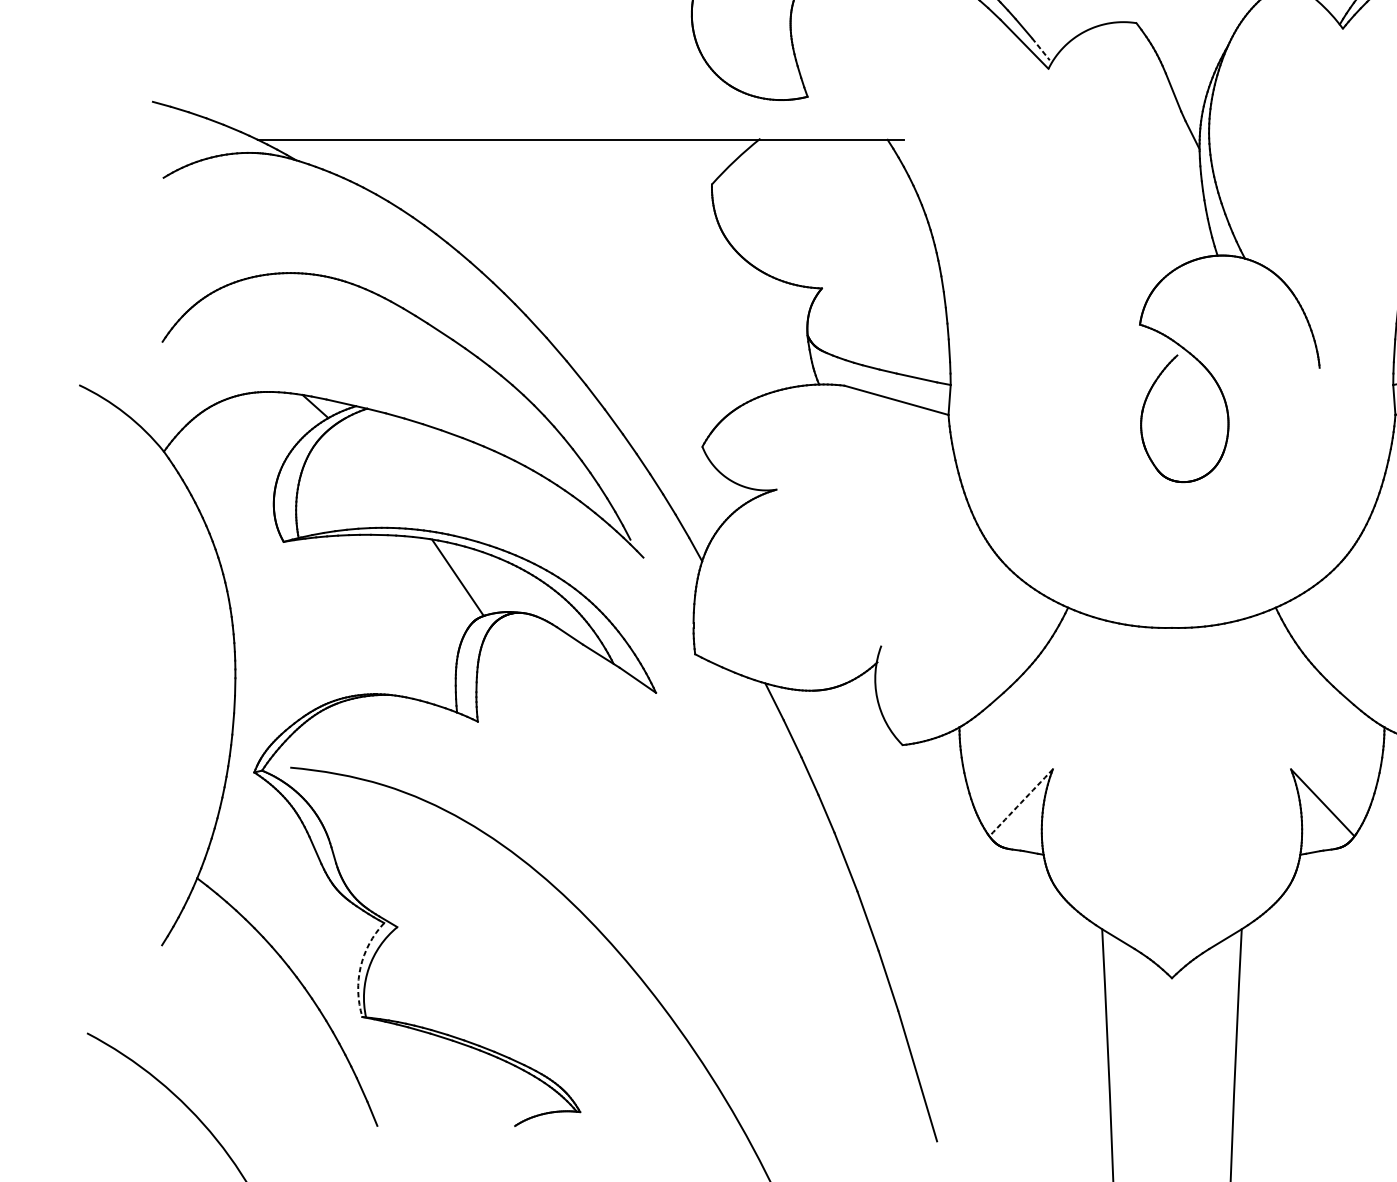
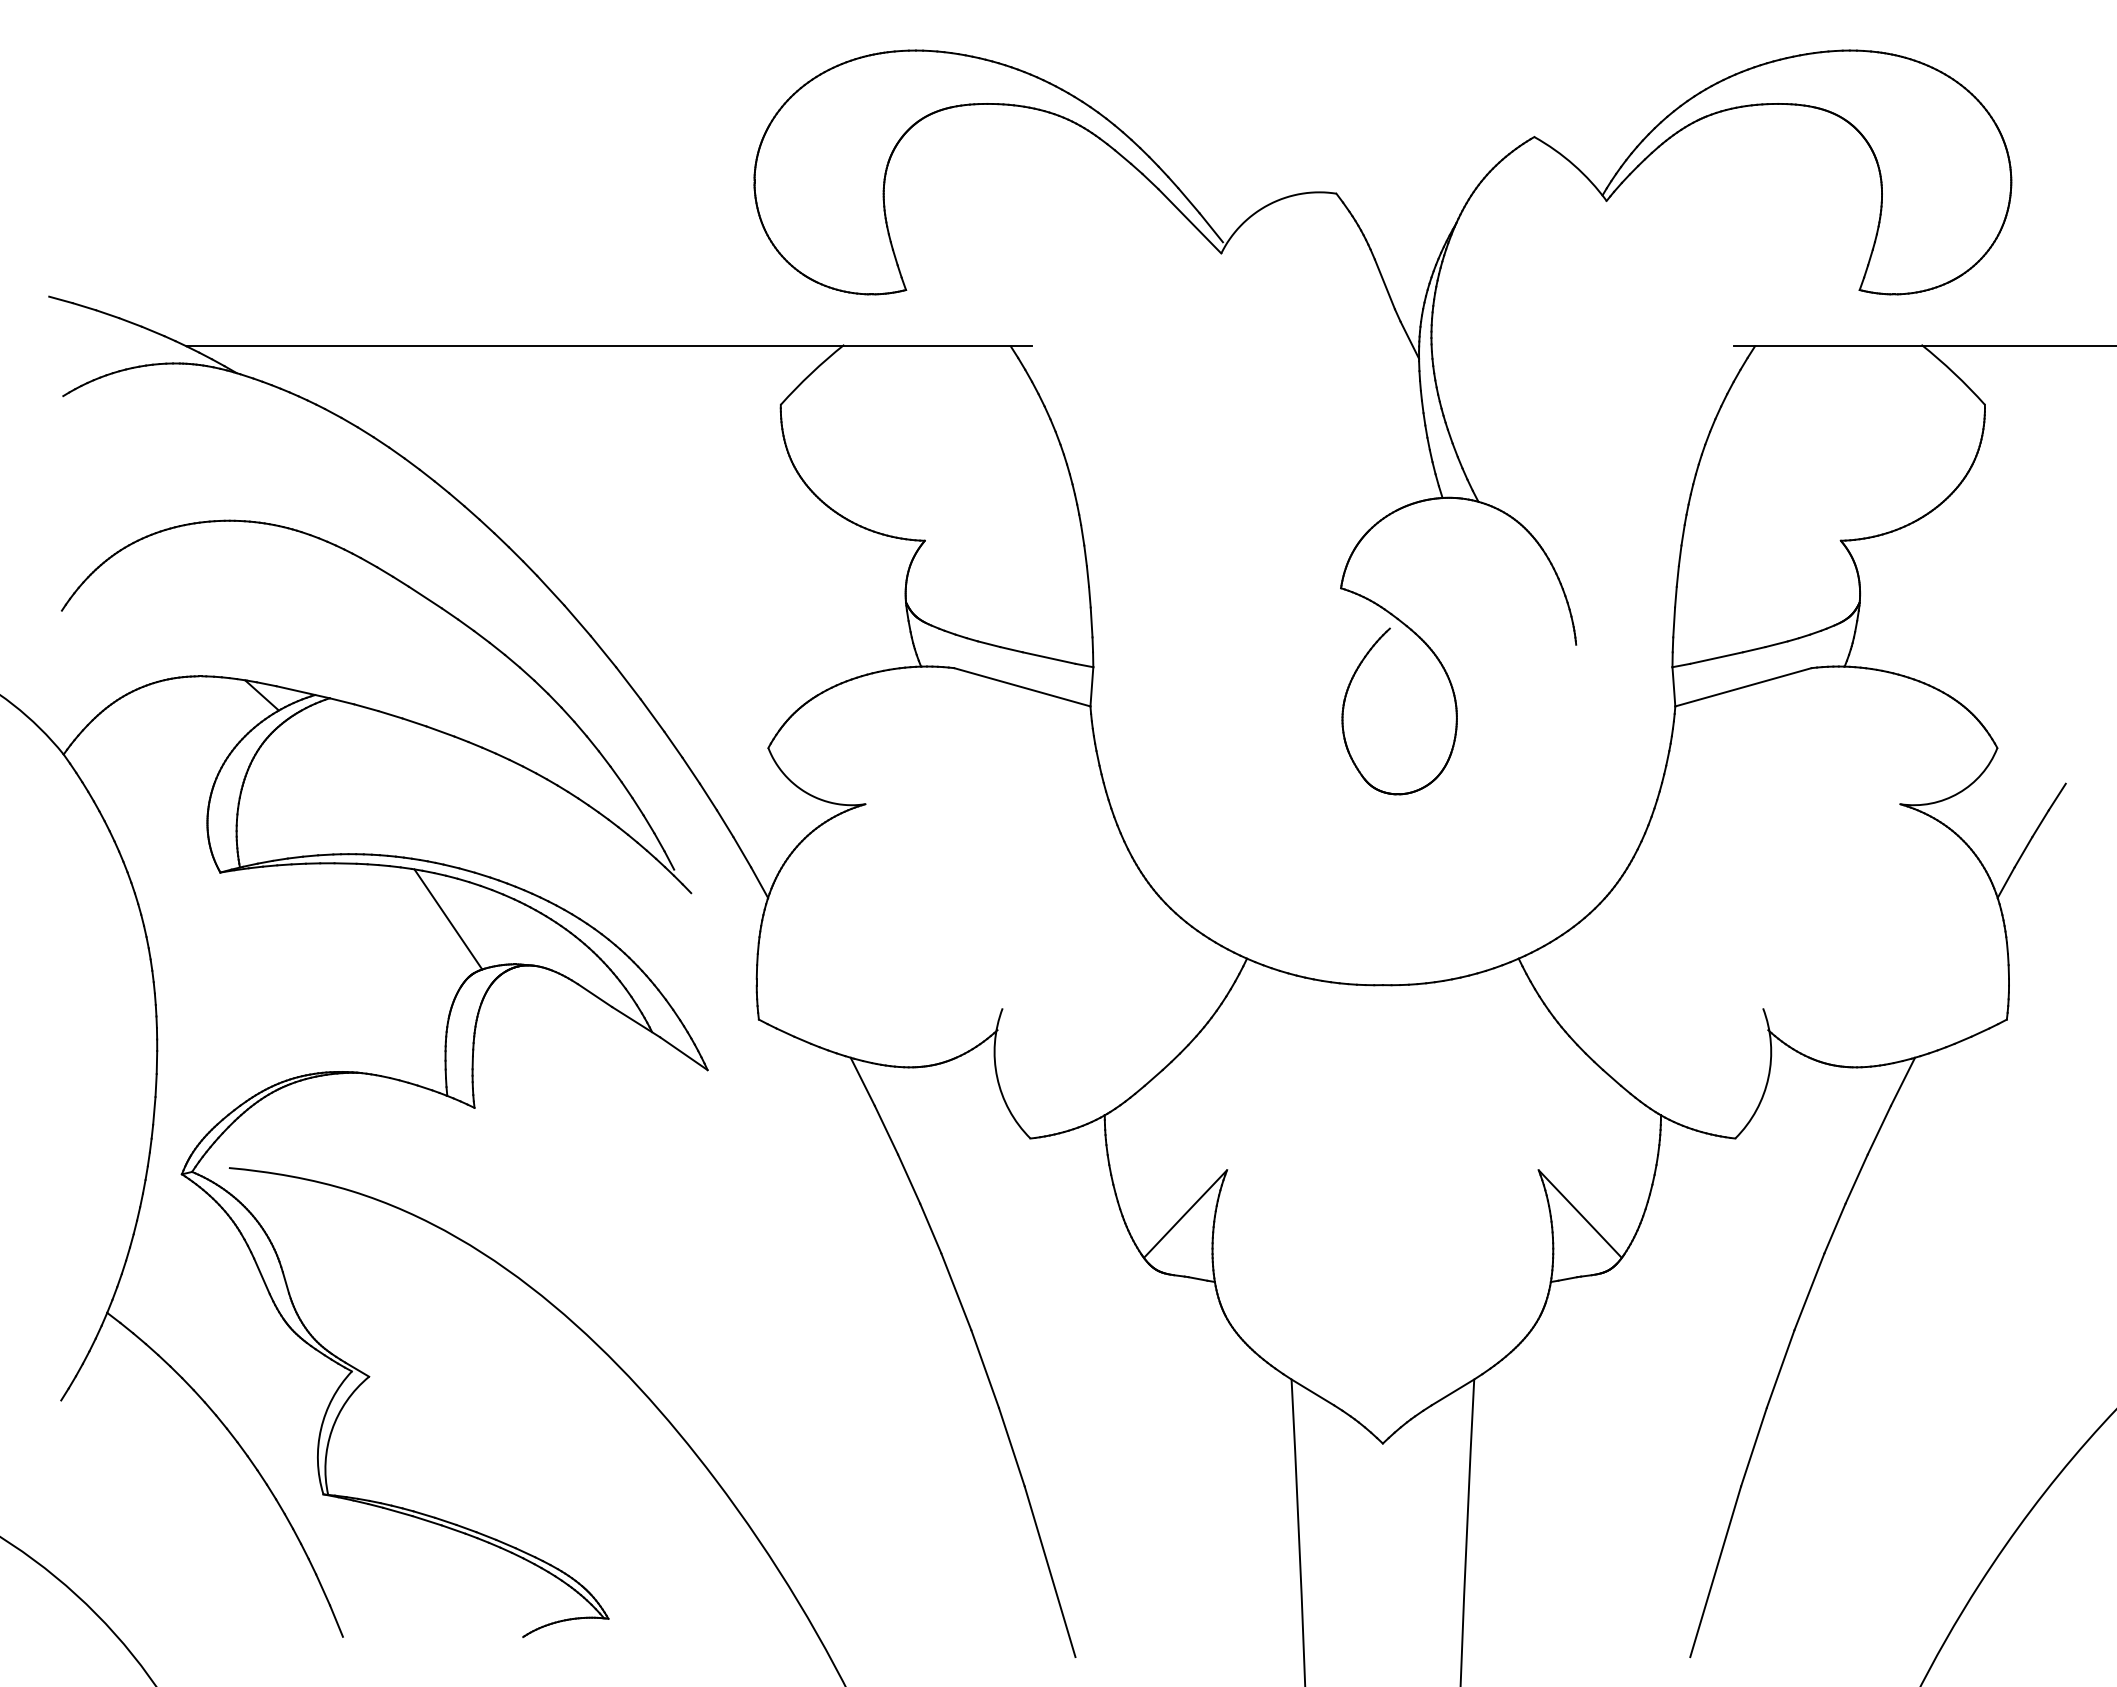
line: (1041, 49) -> (1211, 227), dashed -> solid
arc: (1021, 802) -> (1185, 1213), dashed -> solid
arc: (360, 967) -> (321, 1429), dashed -> solid

